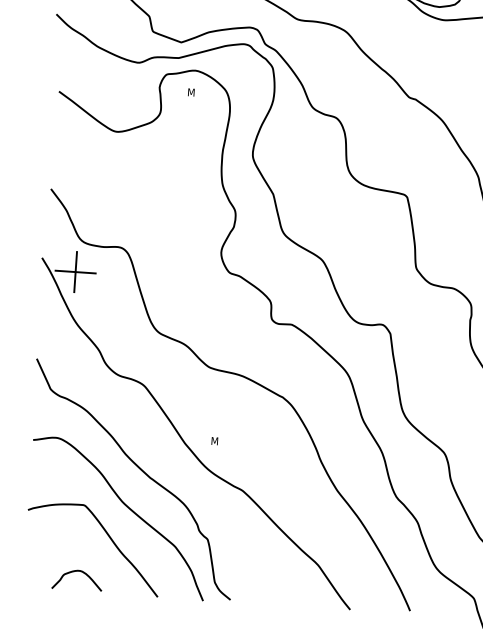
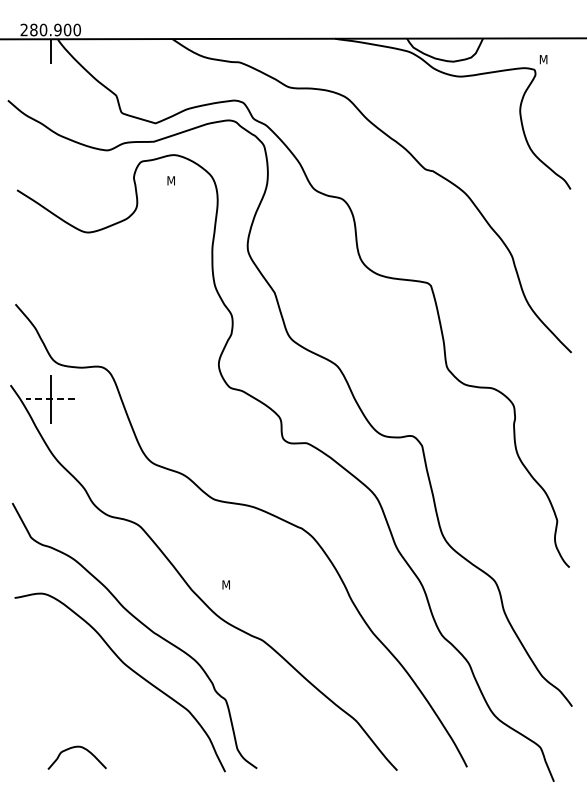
line: (75, 272) -> (50, 399), solid -> dashed
curve: (108, 537) -> (110, 705), removed

